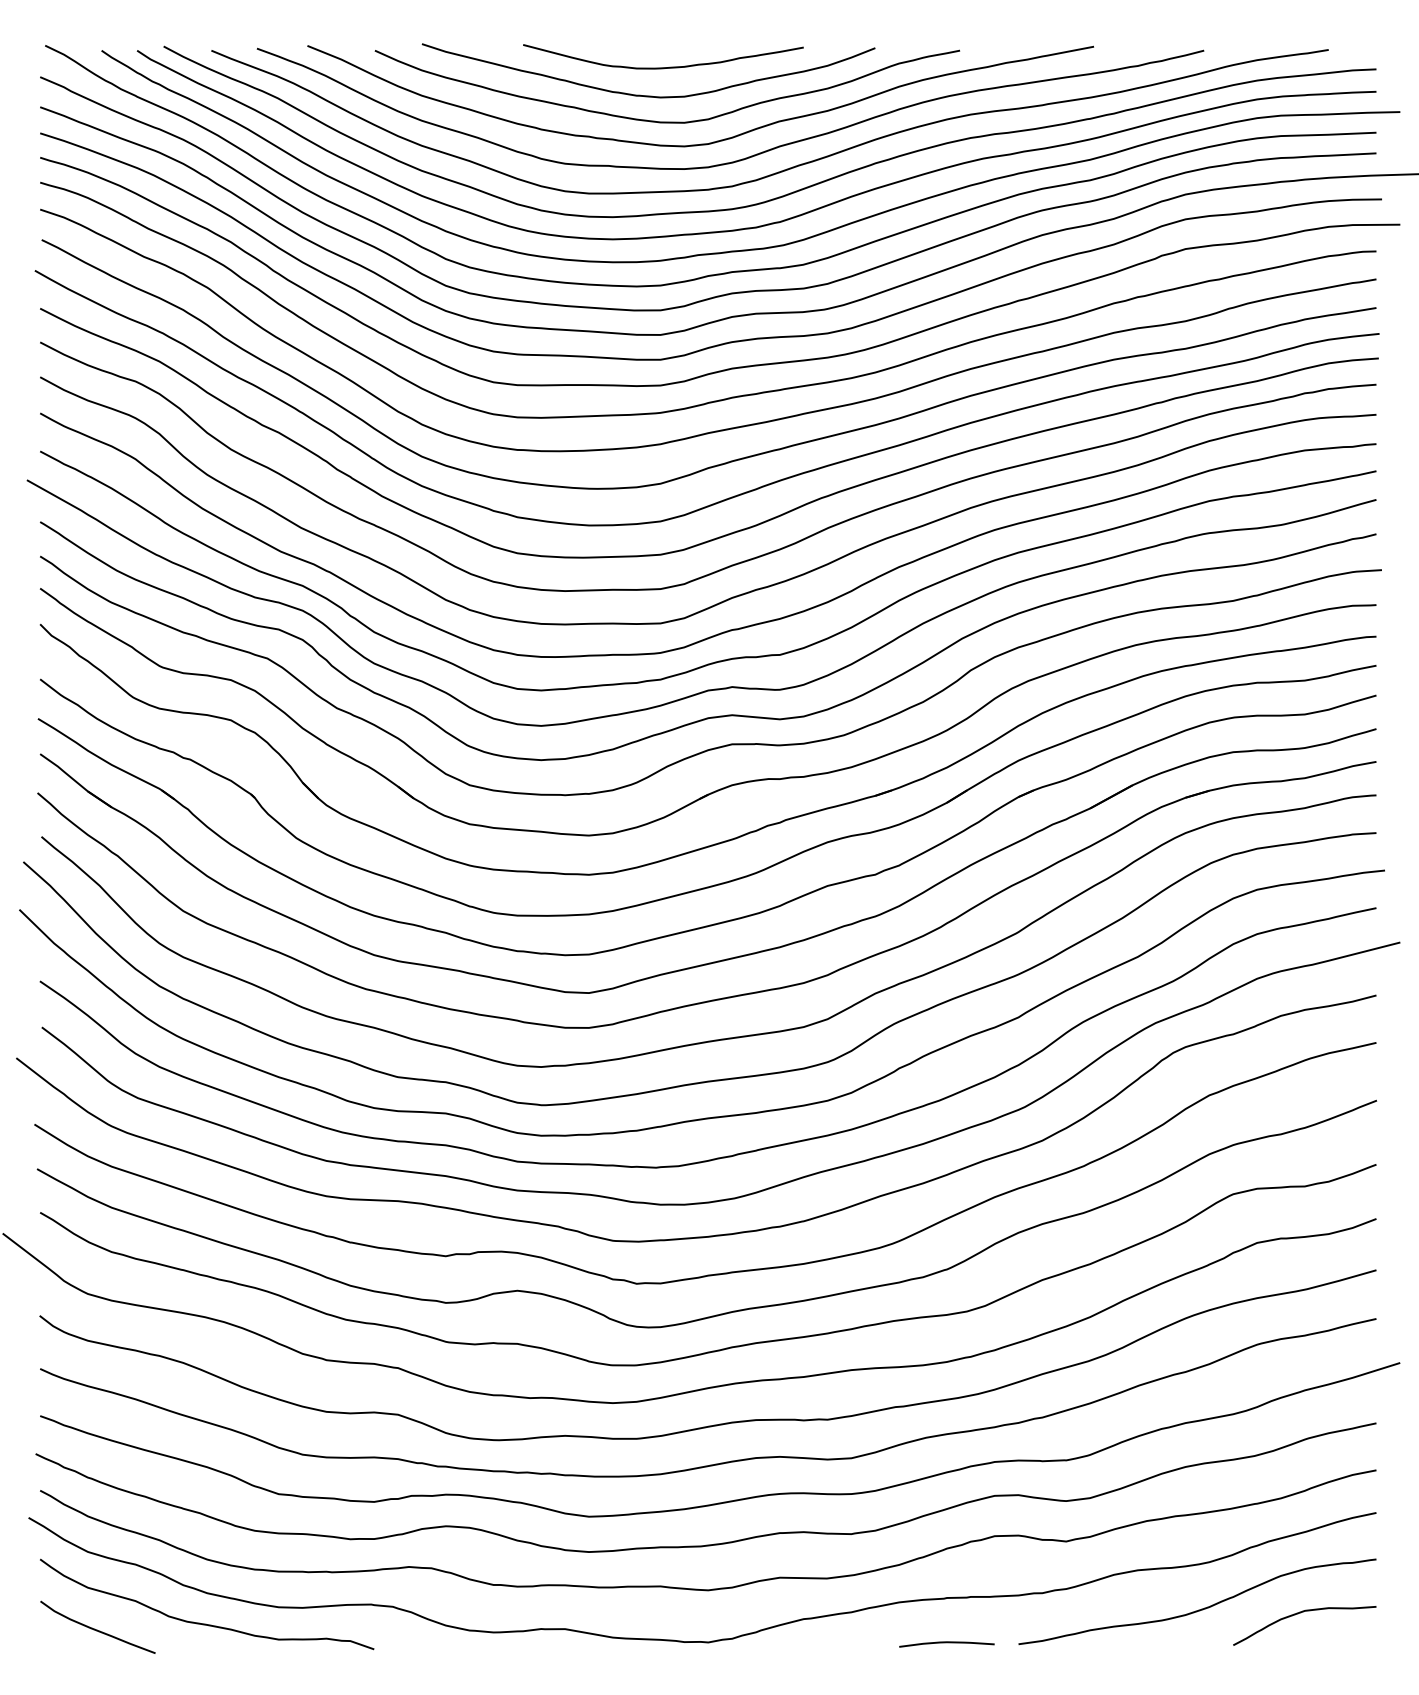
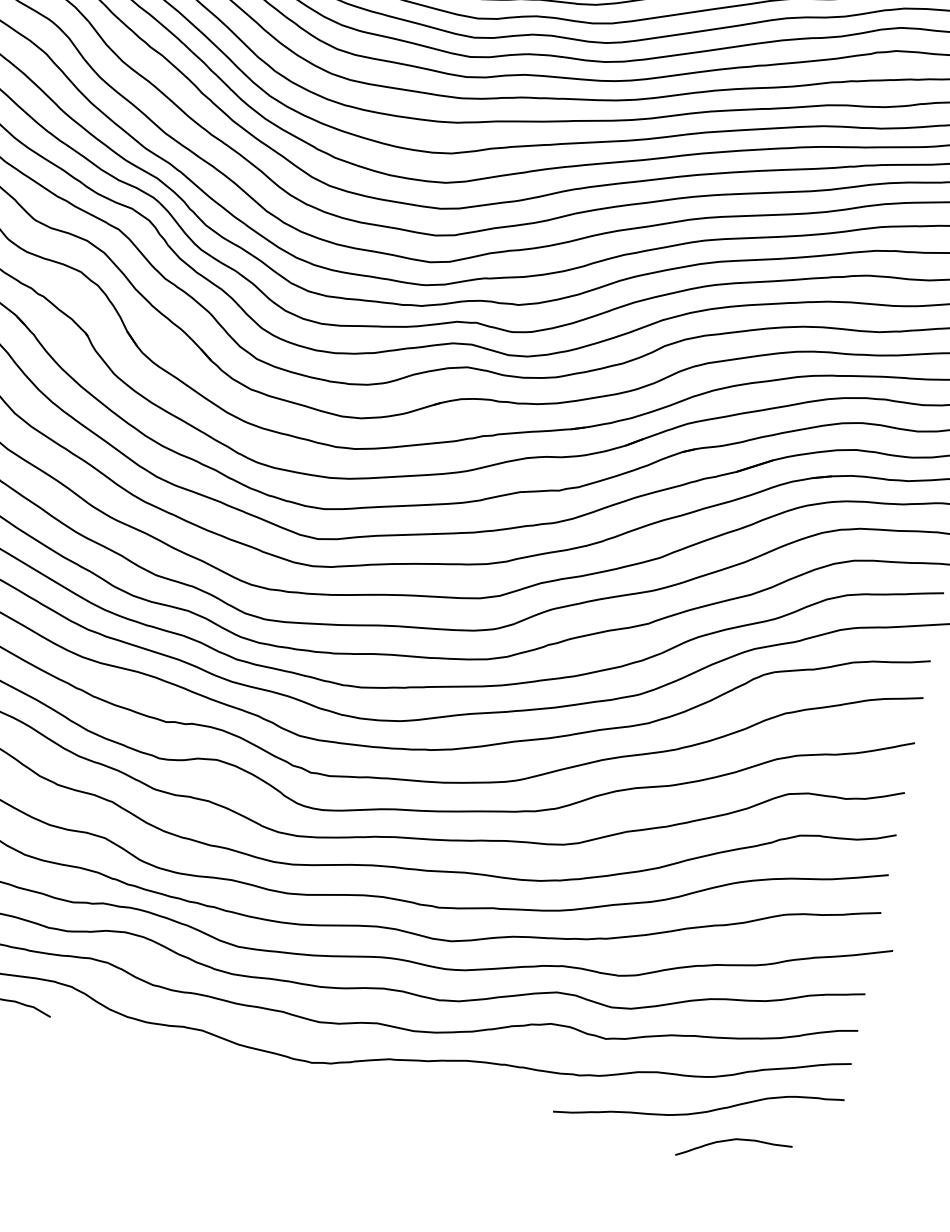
curve: (1298, 1614) -> (730, 1141), moved
curve: (946, 1643) -> (497, 1100), removed

